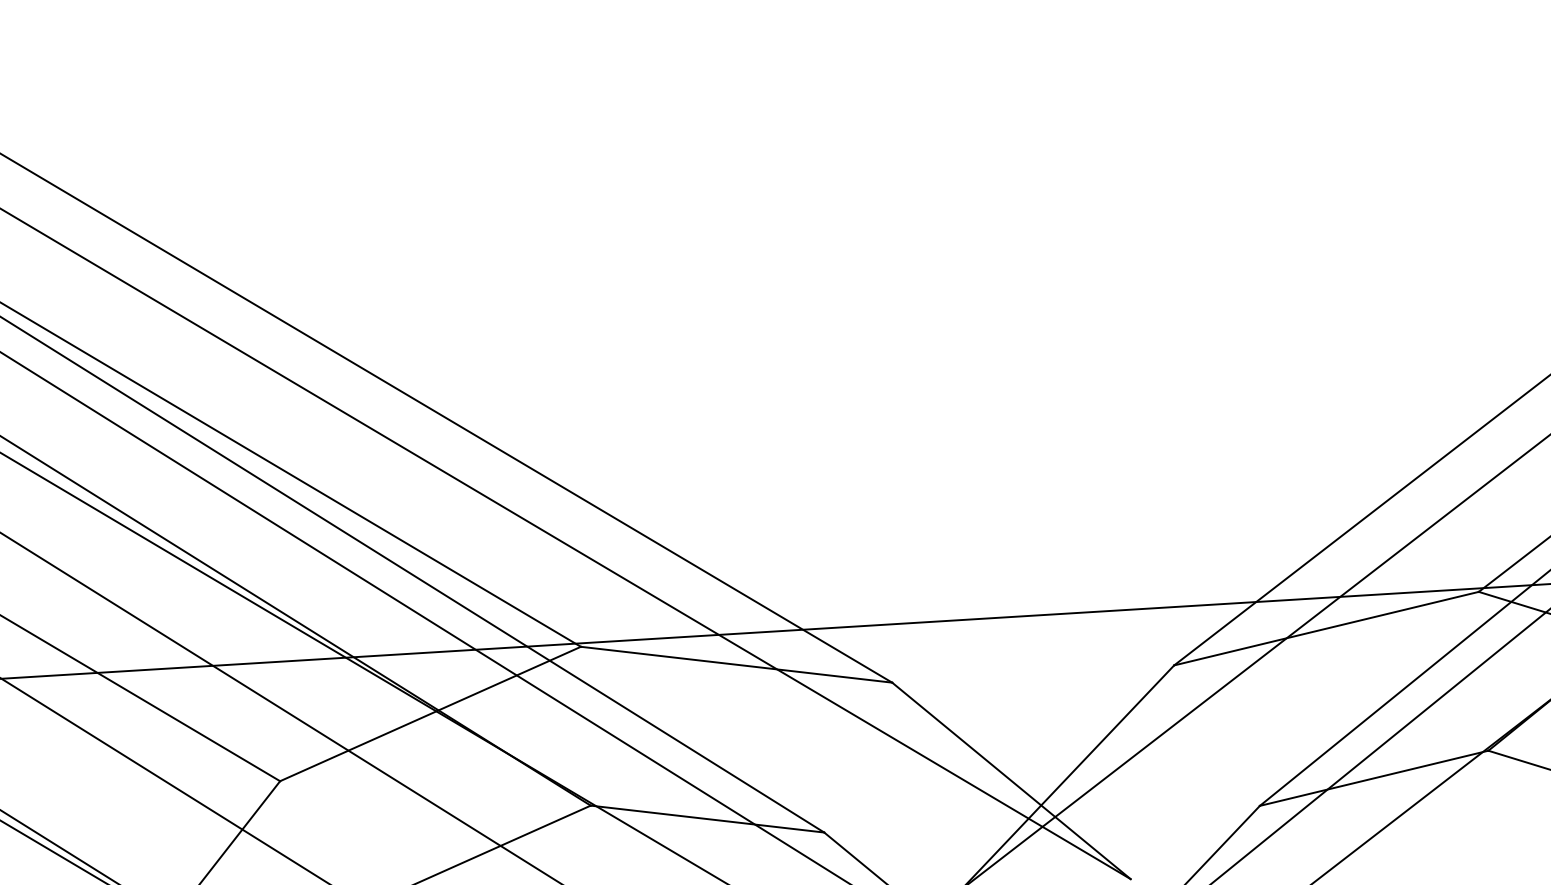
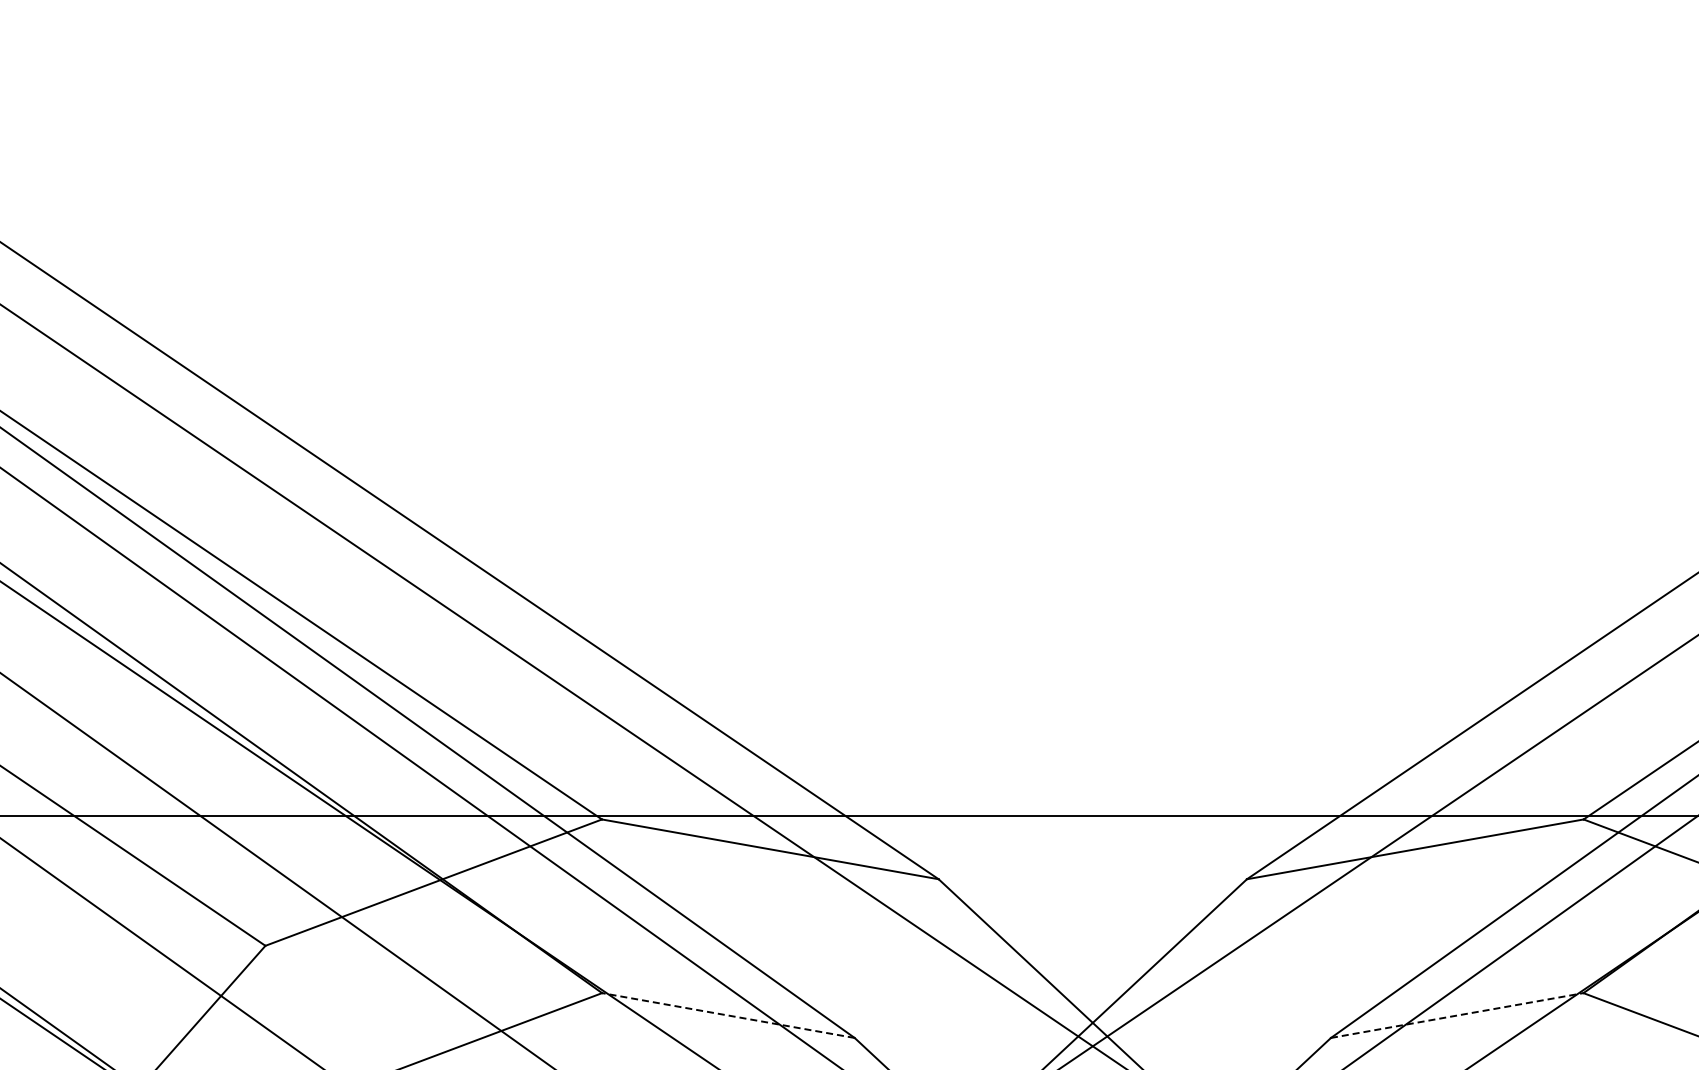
line: (1374, 778) -> (1457, 1015), solid -> dashed
line: (706, 819) -> (727, 1015), solid -> dashed

